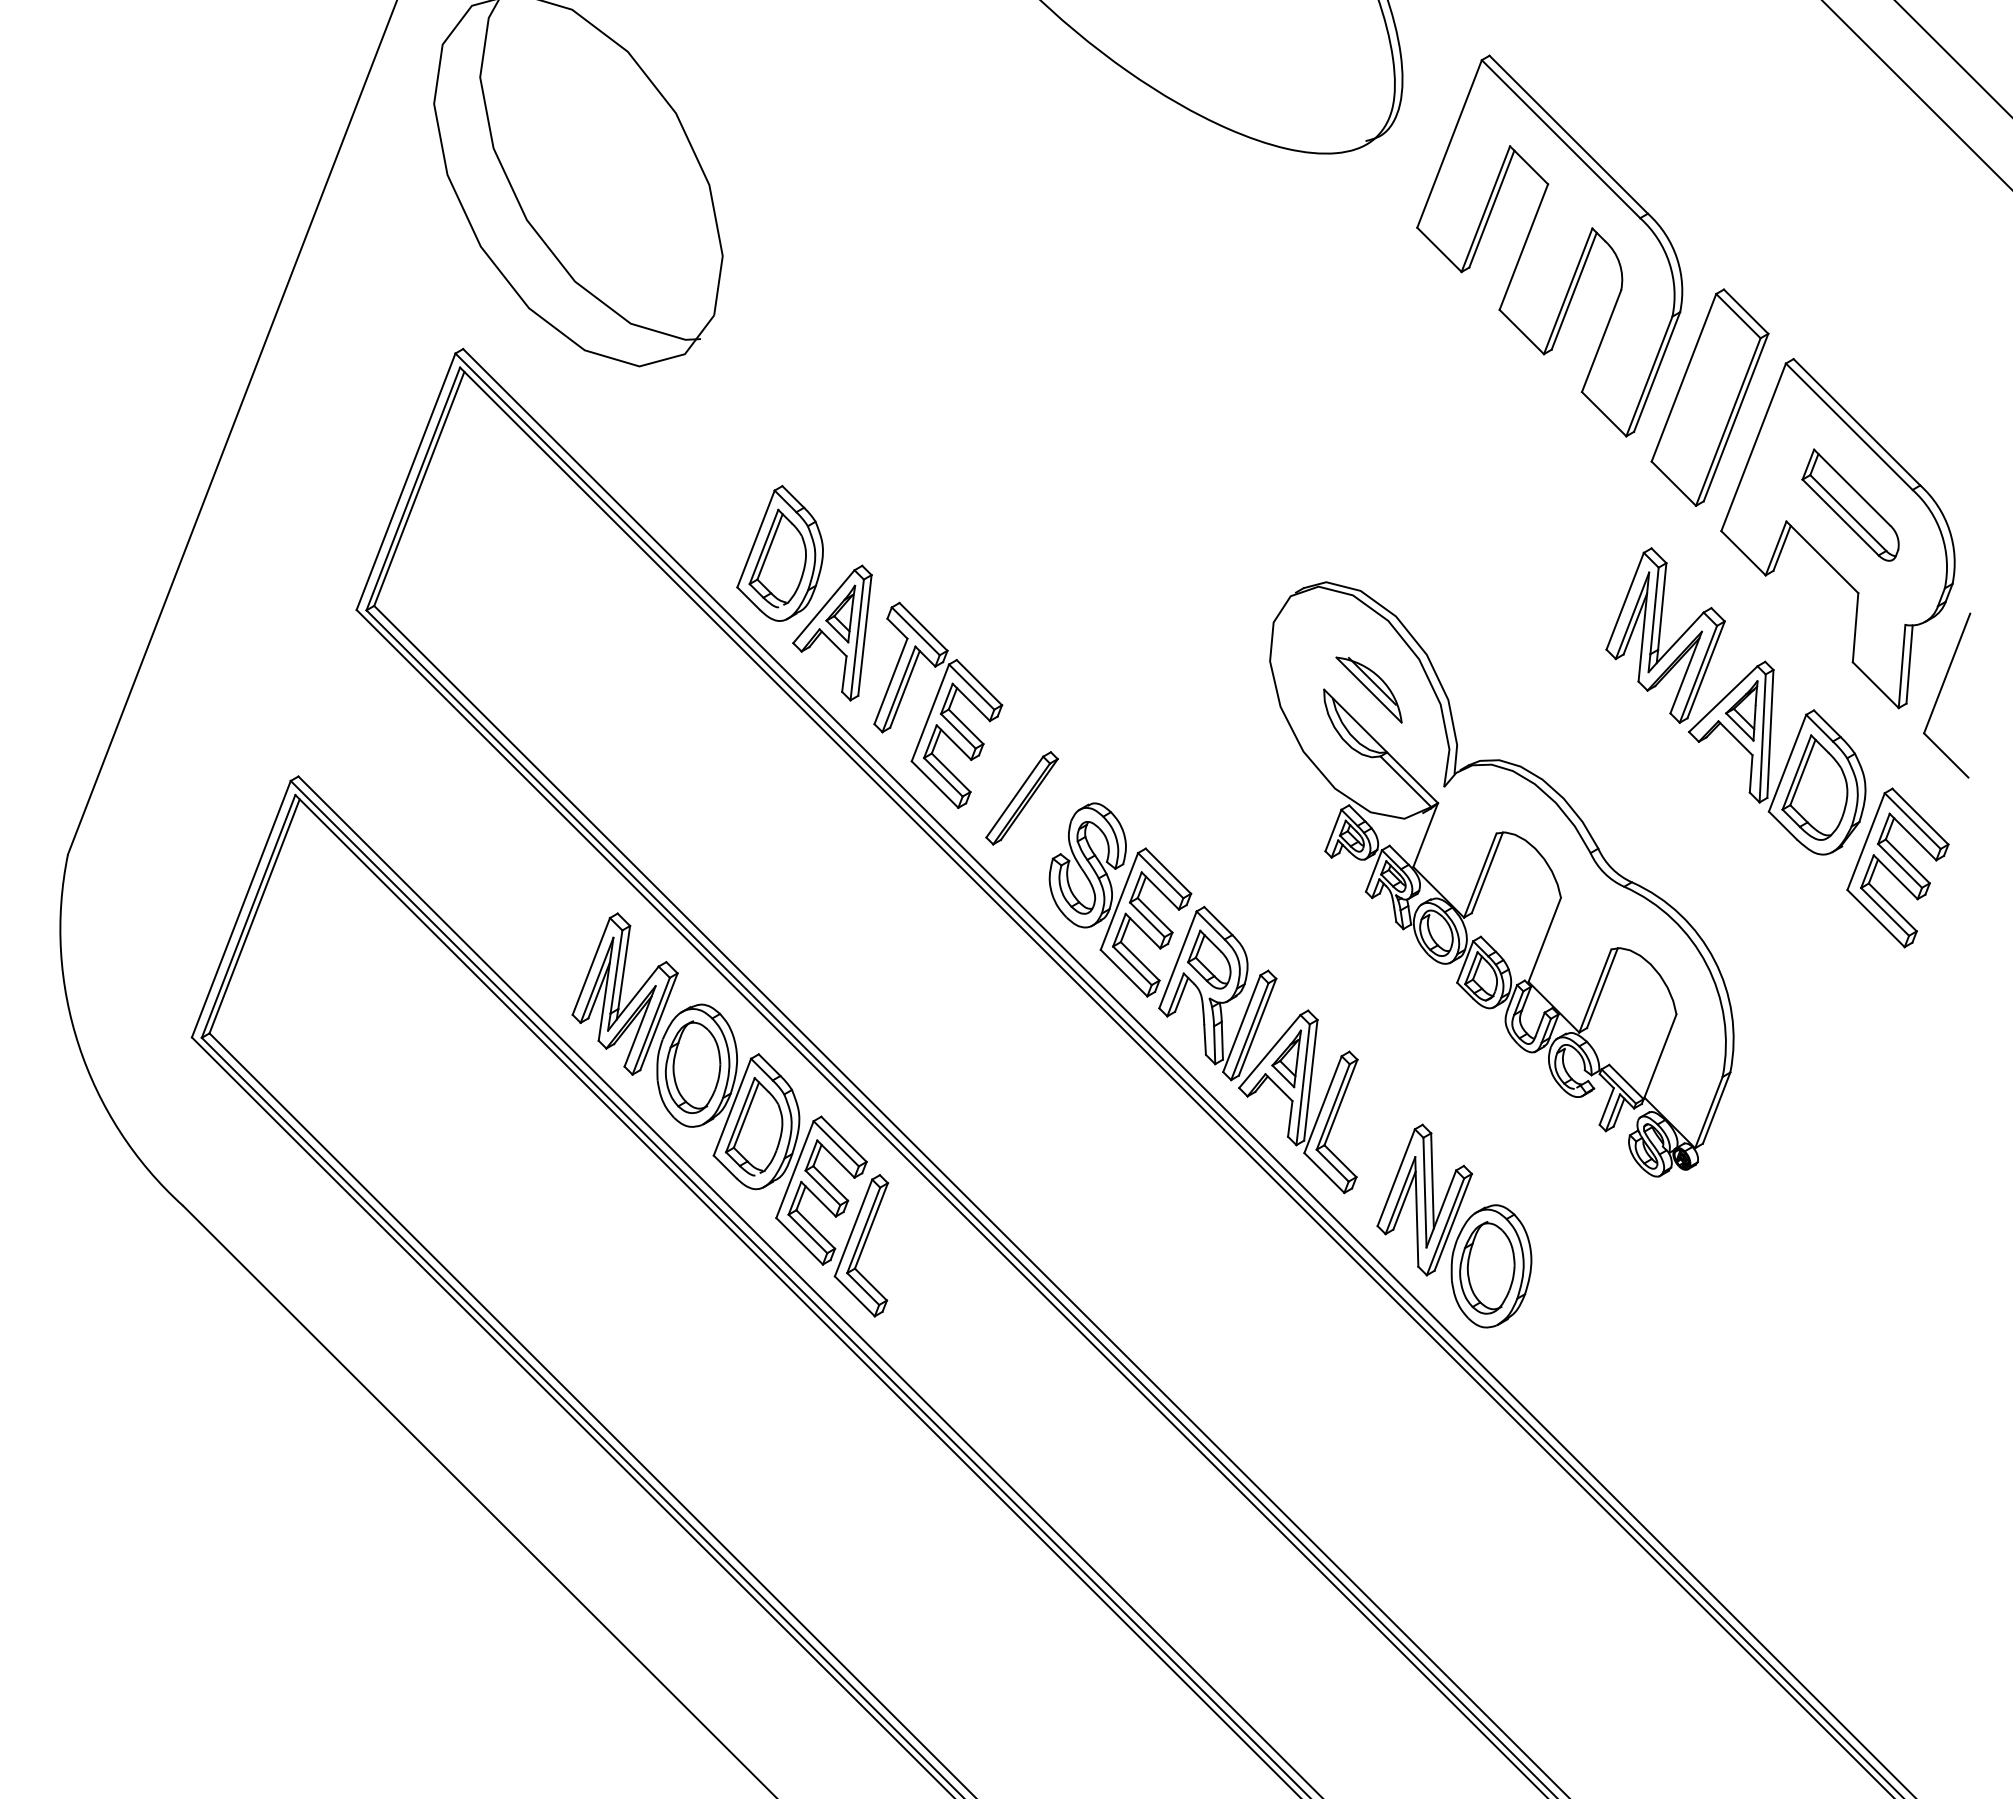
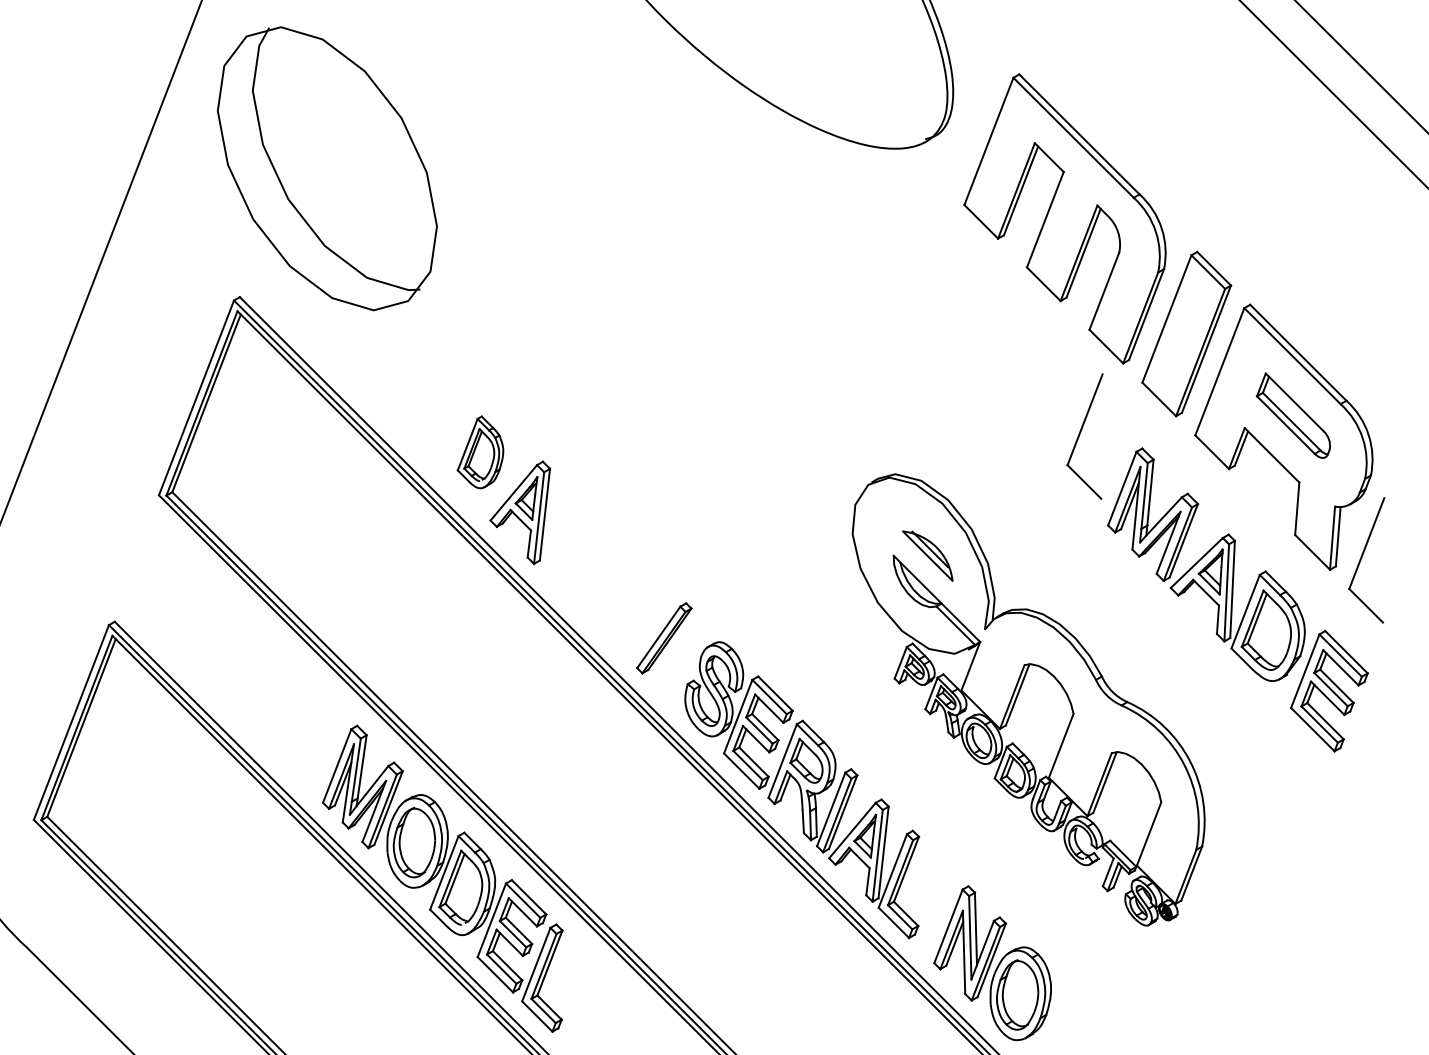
part: (1570, 528) -> (1080, 433), added
part: (779, 553) -> (480, 452), size x0.7
part: (938, 704) -> (600, 567), removed

